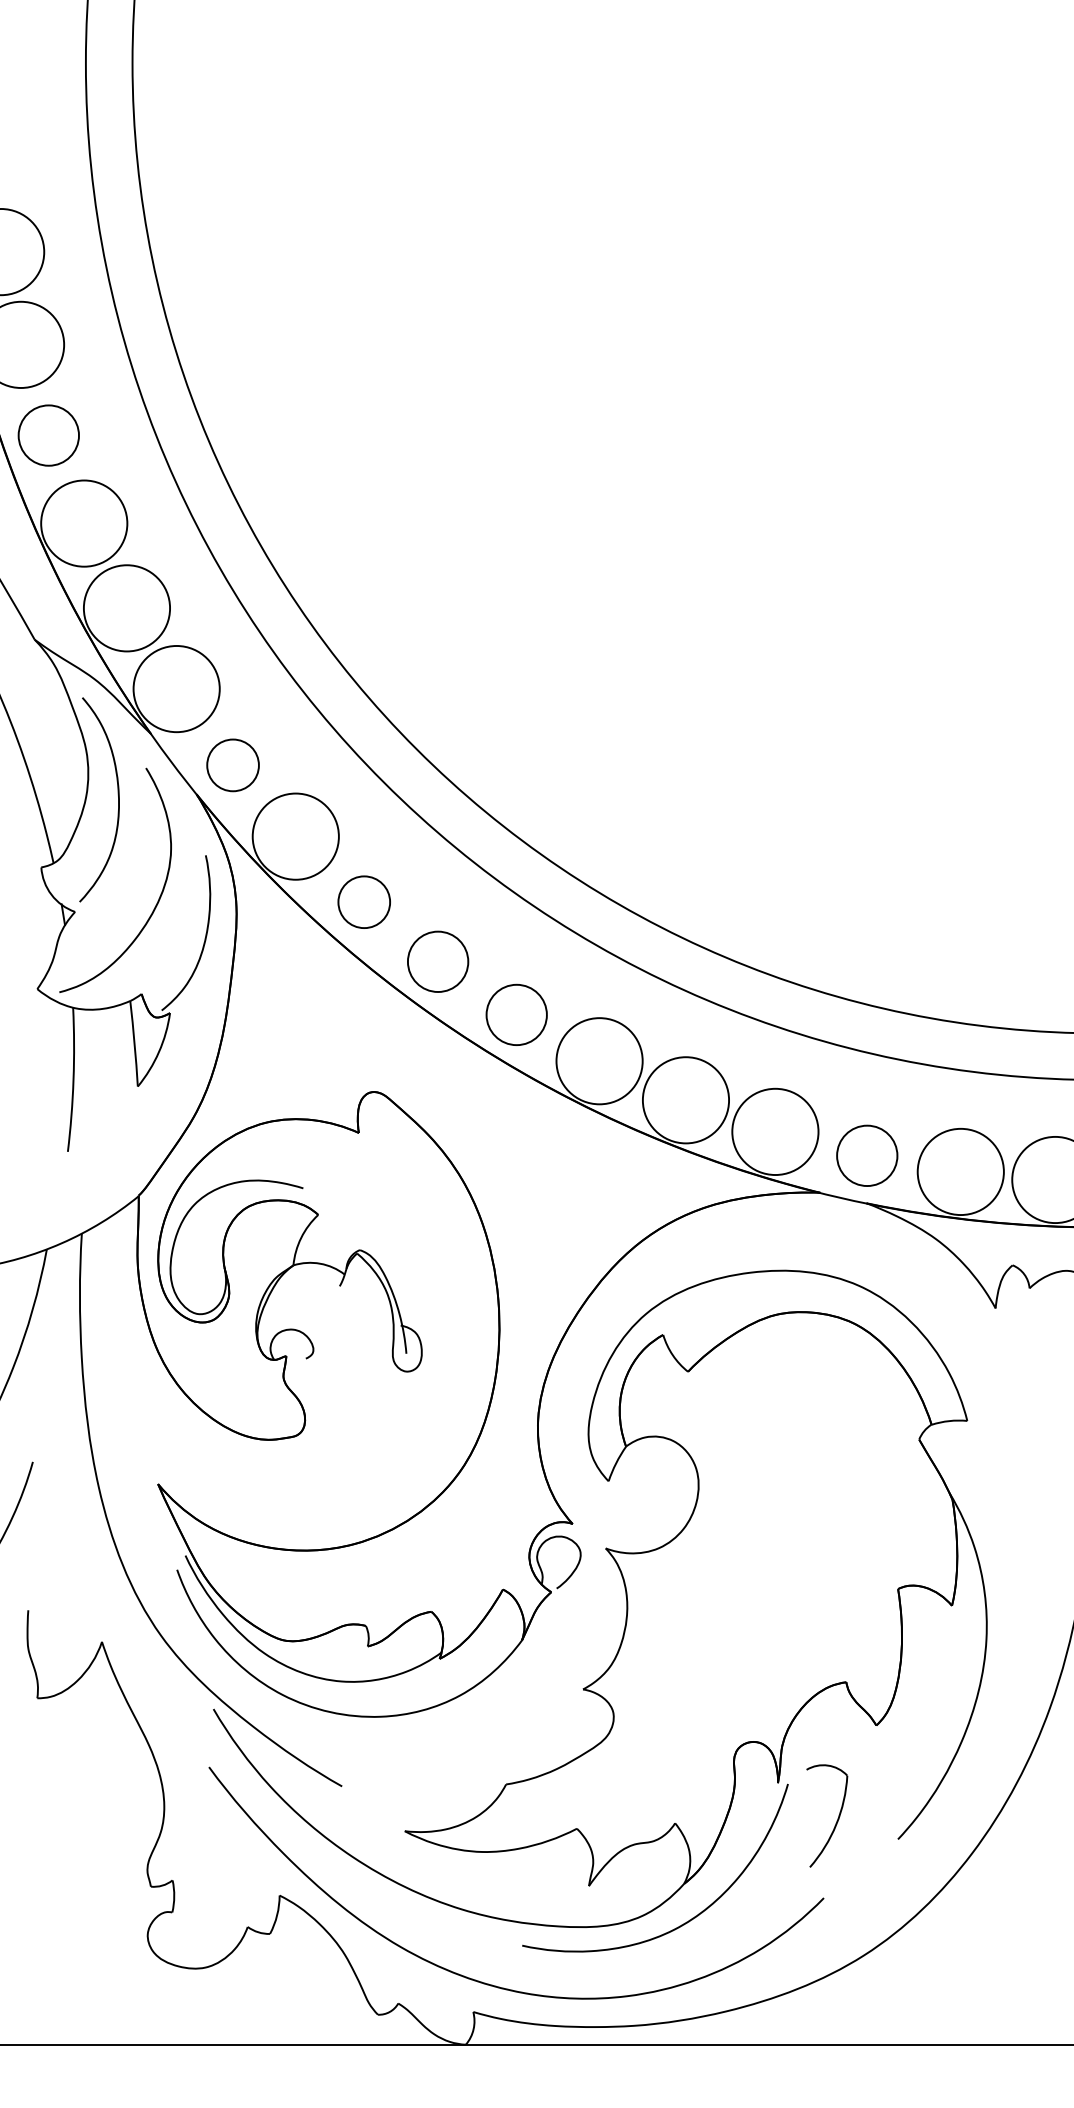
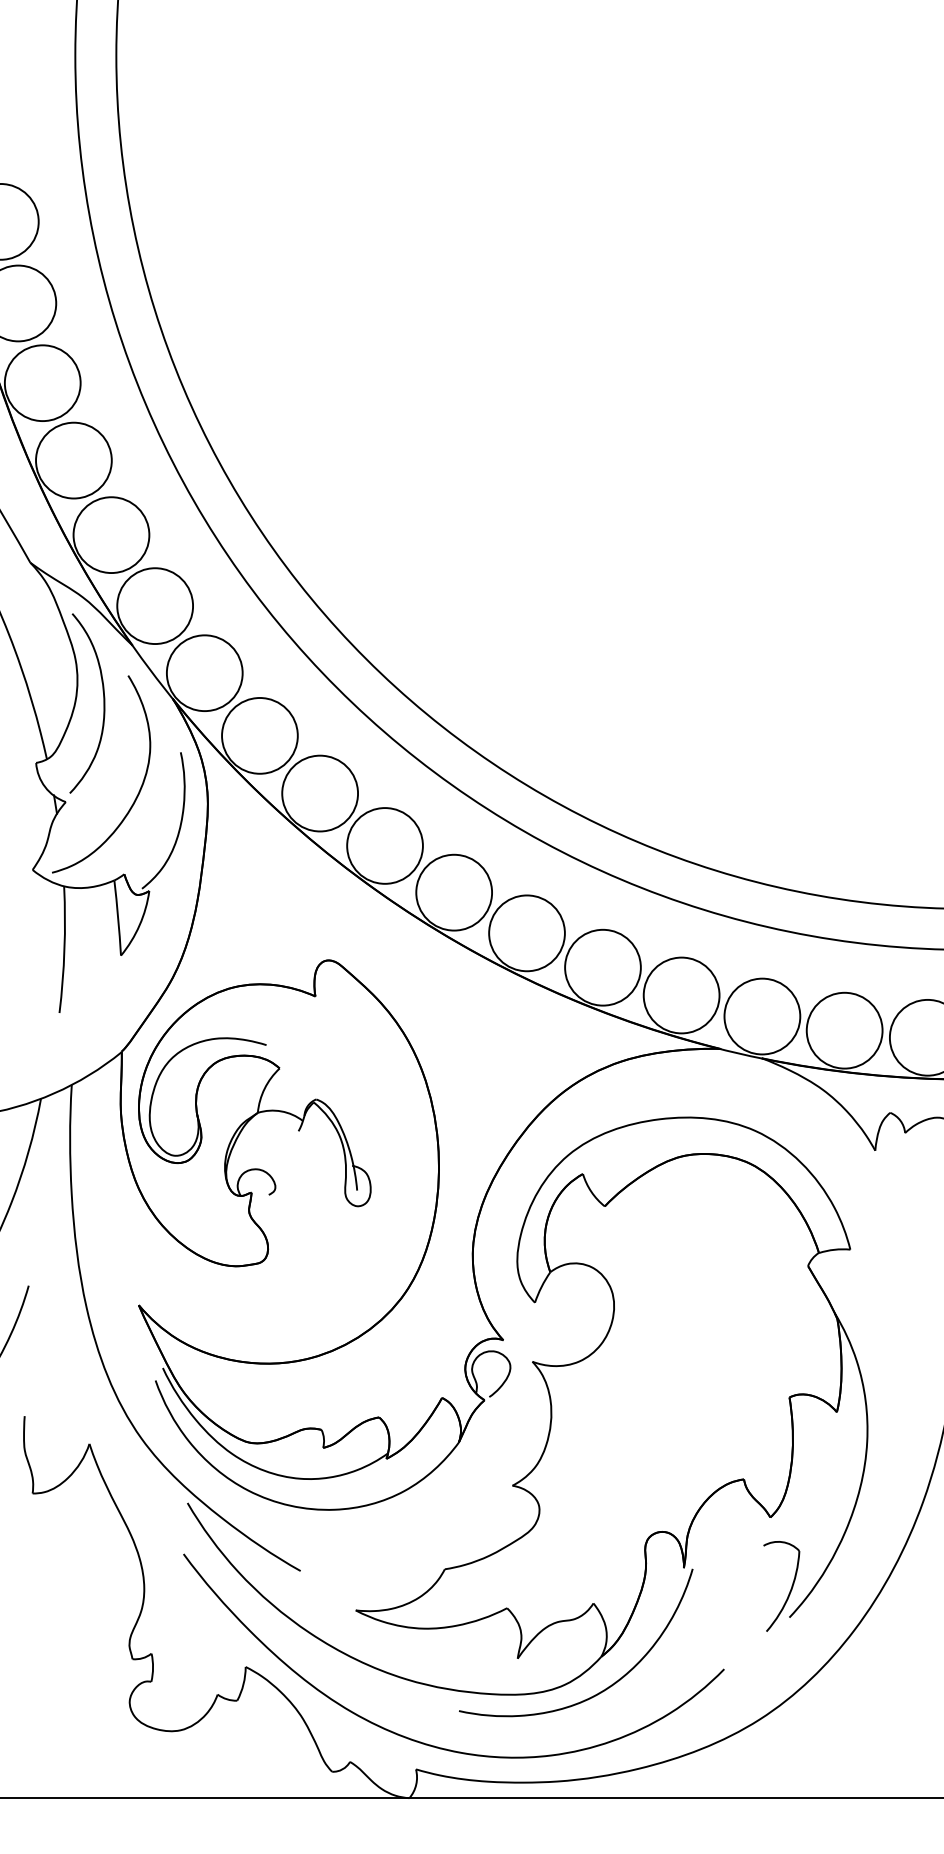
circle: (48, 435) -> (42, 383), size x1.43
circle: (233, 765) -> (205, 673), size x1.67
circle: (364, 902) -> (320, 793), size x1.67
circle: (438, 961) -> (385, 845), size x1.43
circle: (516, 1014) -> (453, 892), size x1.43
circle: (867, 1155) -> (762, 1016), size x1.43
part: (836, 1820) -> (789, 1590), moved

